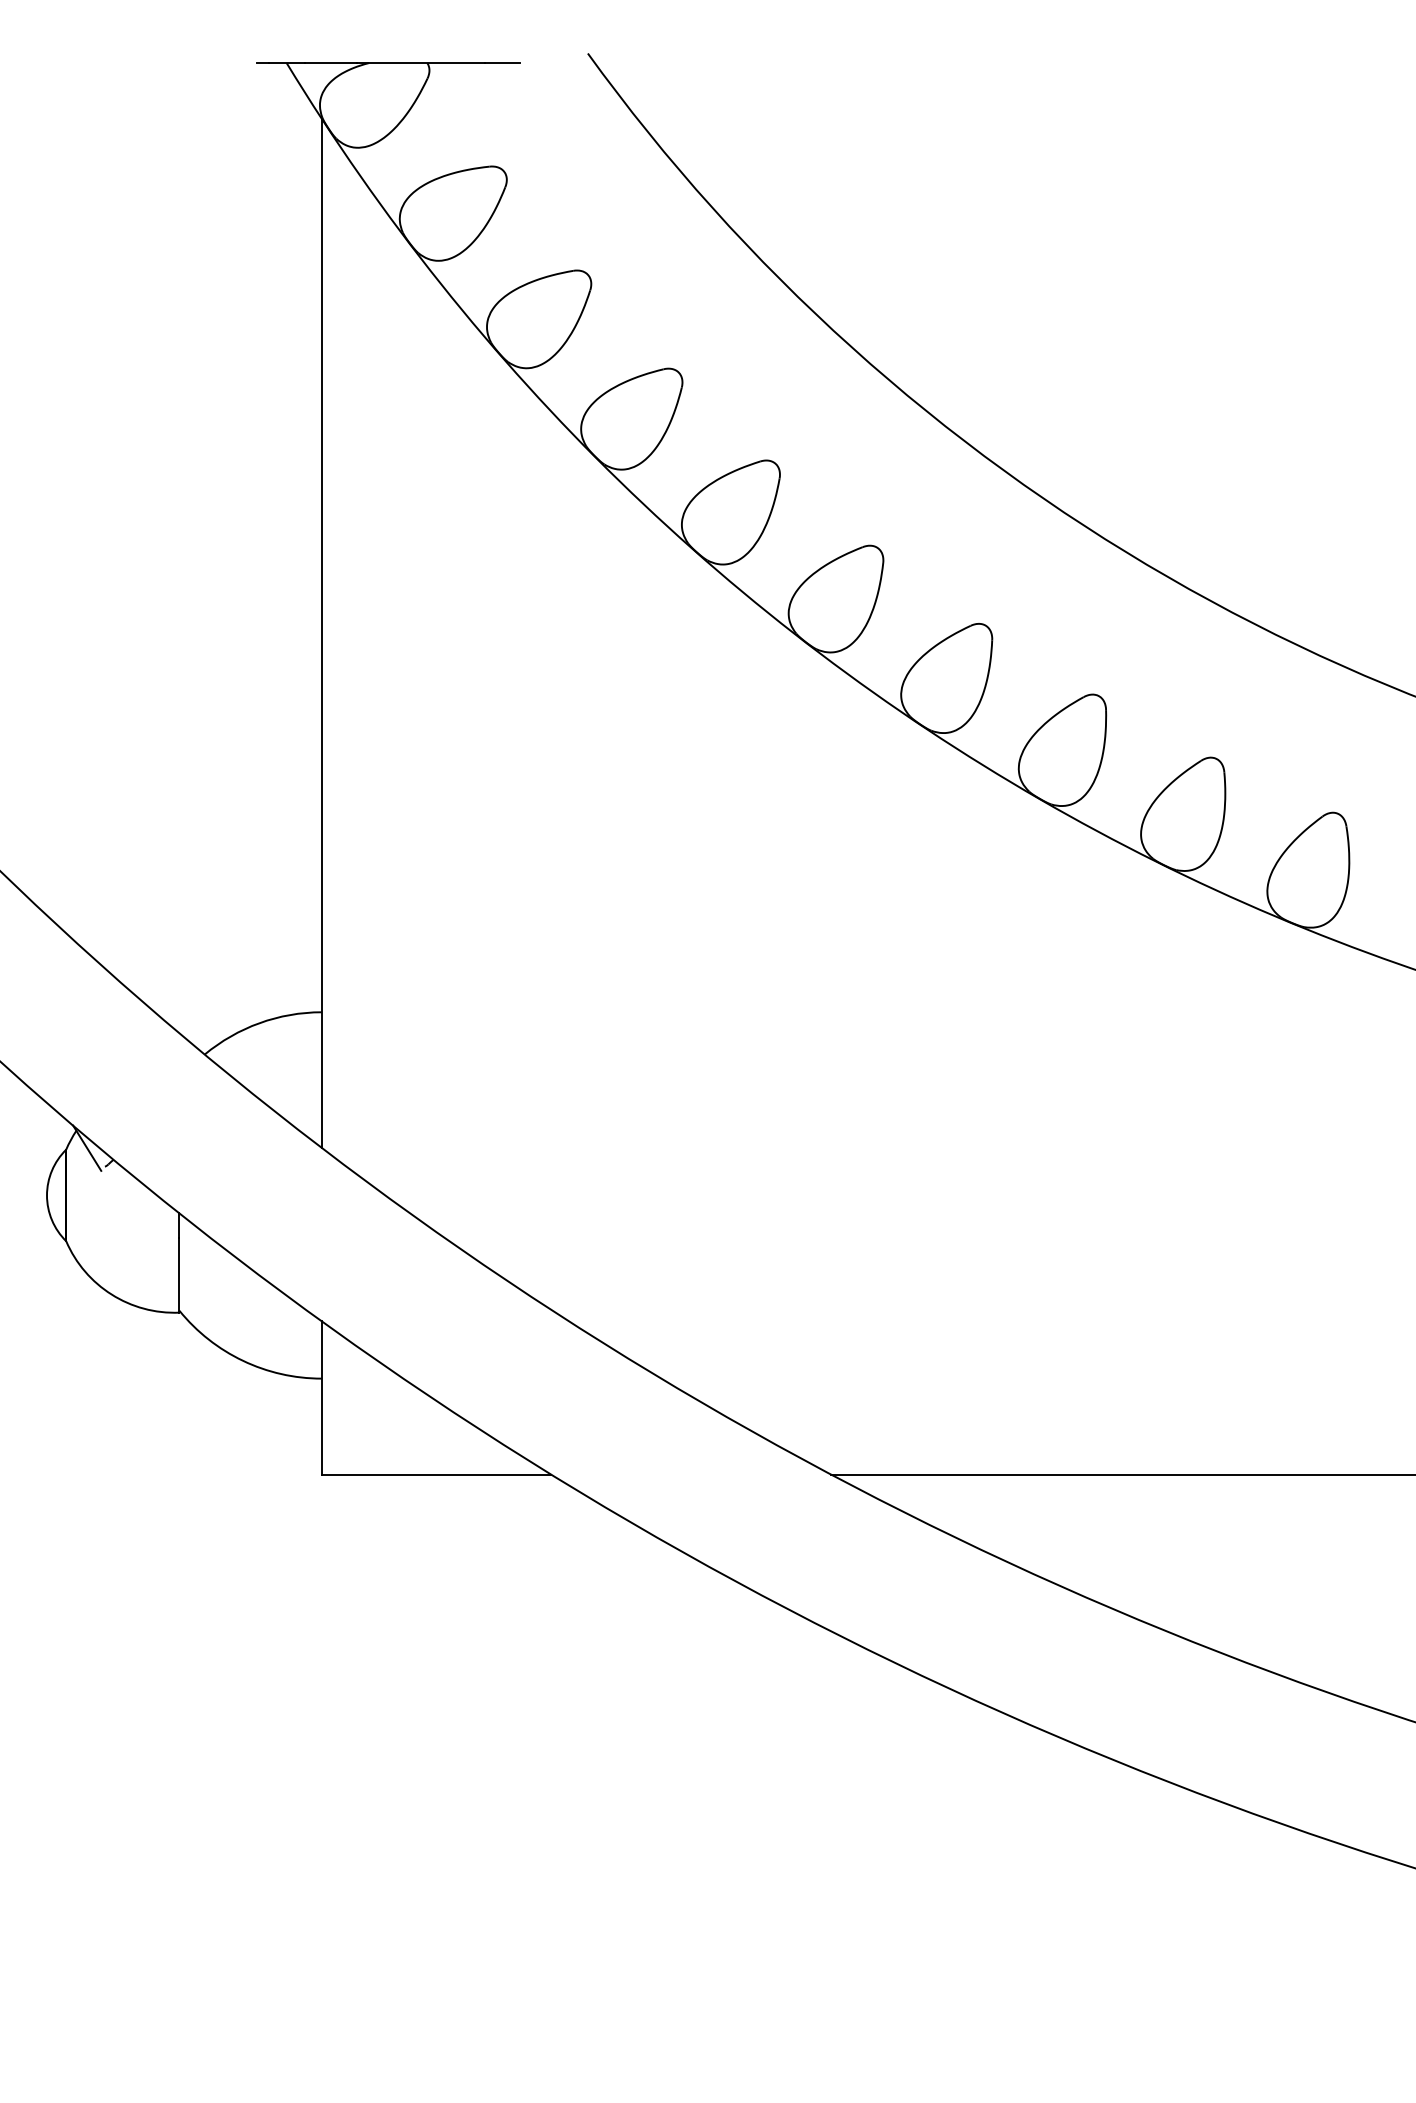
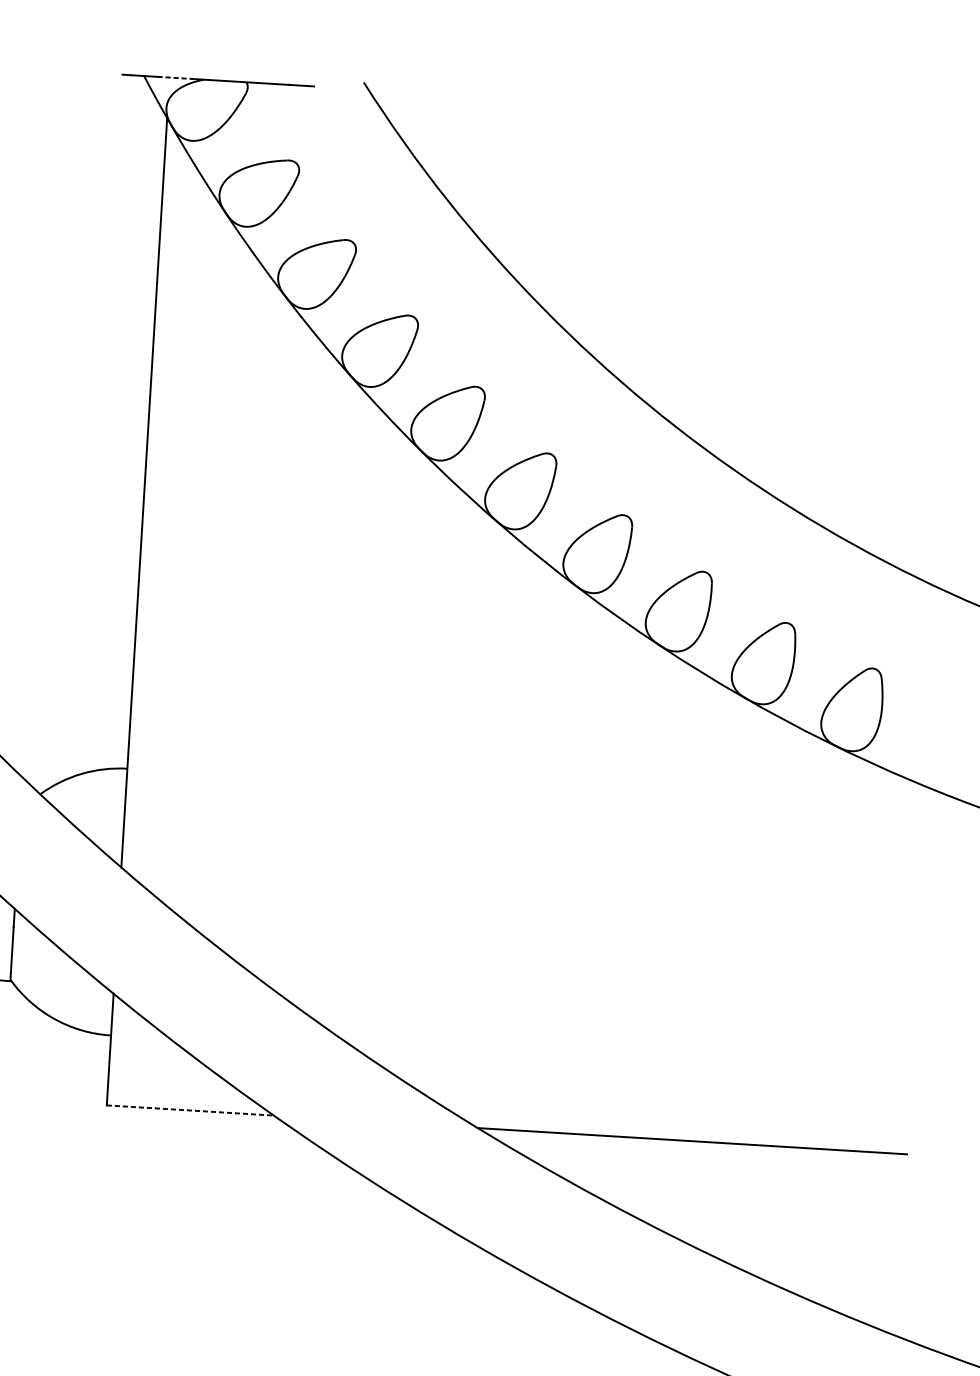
line: (331, 63) -> (176, 78), solid -> dashed
line: (436, 1474) -> (190, 1110), solid -> dashed

